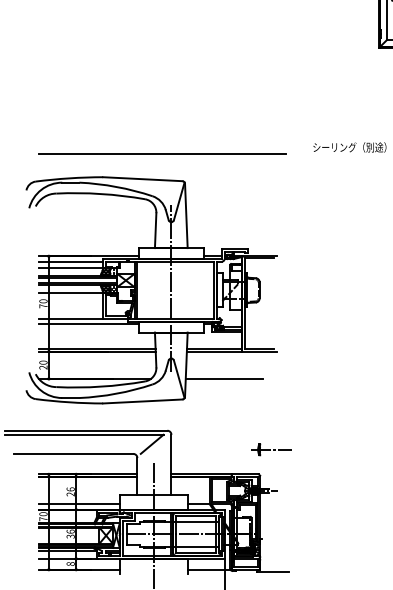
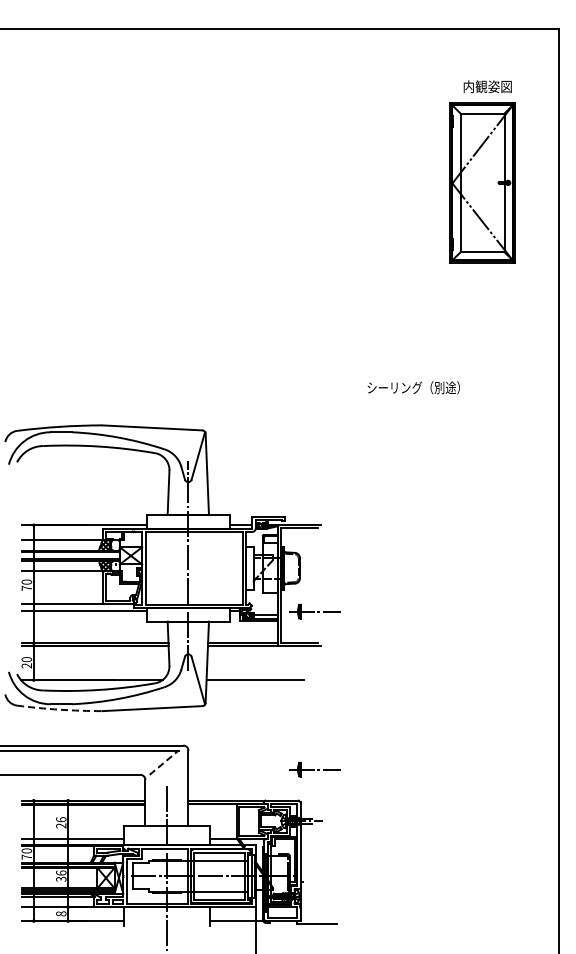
line: (162, 154) -> (177, 396), removed
line: (70, 262) -> (61, 532), removed
part: (271, 324) -> (314, 611), added
arc: (69, 402) -> (59, 709), solid -> dashed
line: (152, 444) -> (164, 762), solid -> dashed

